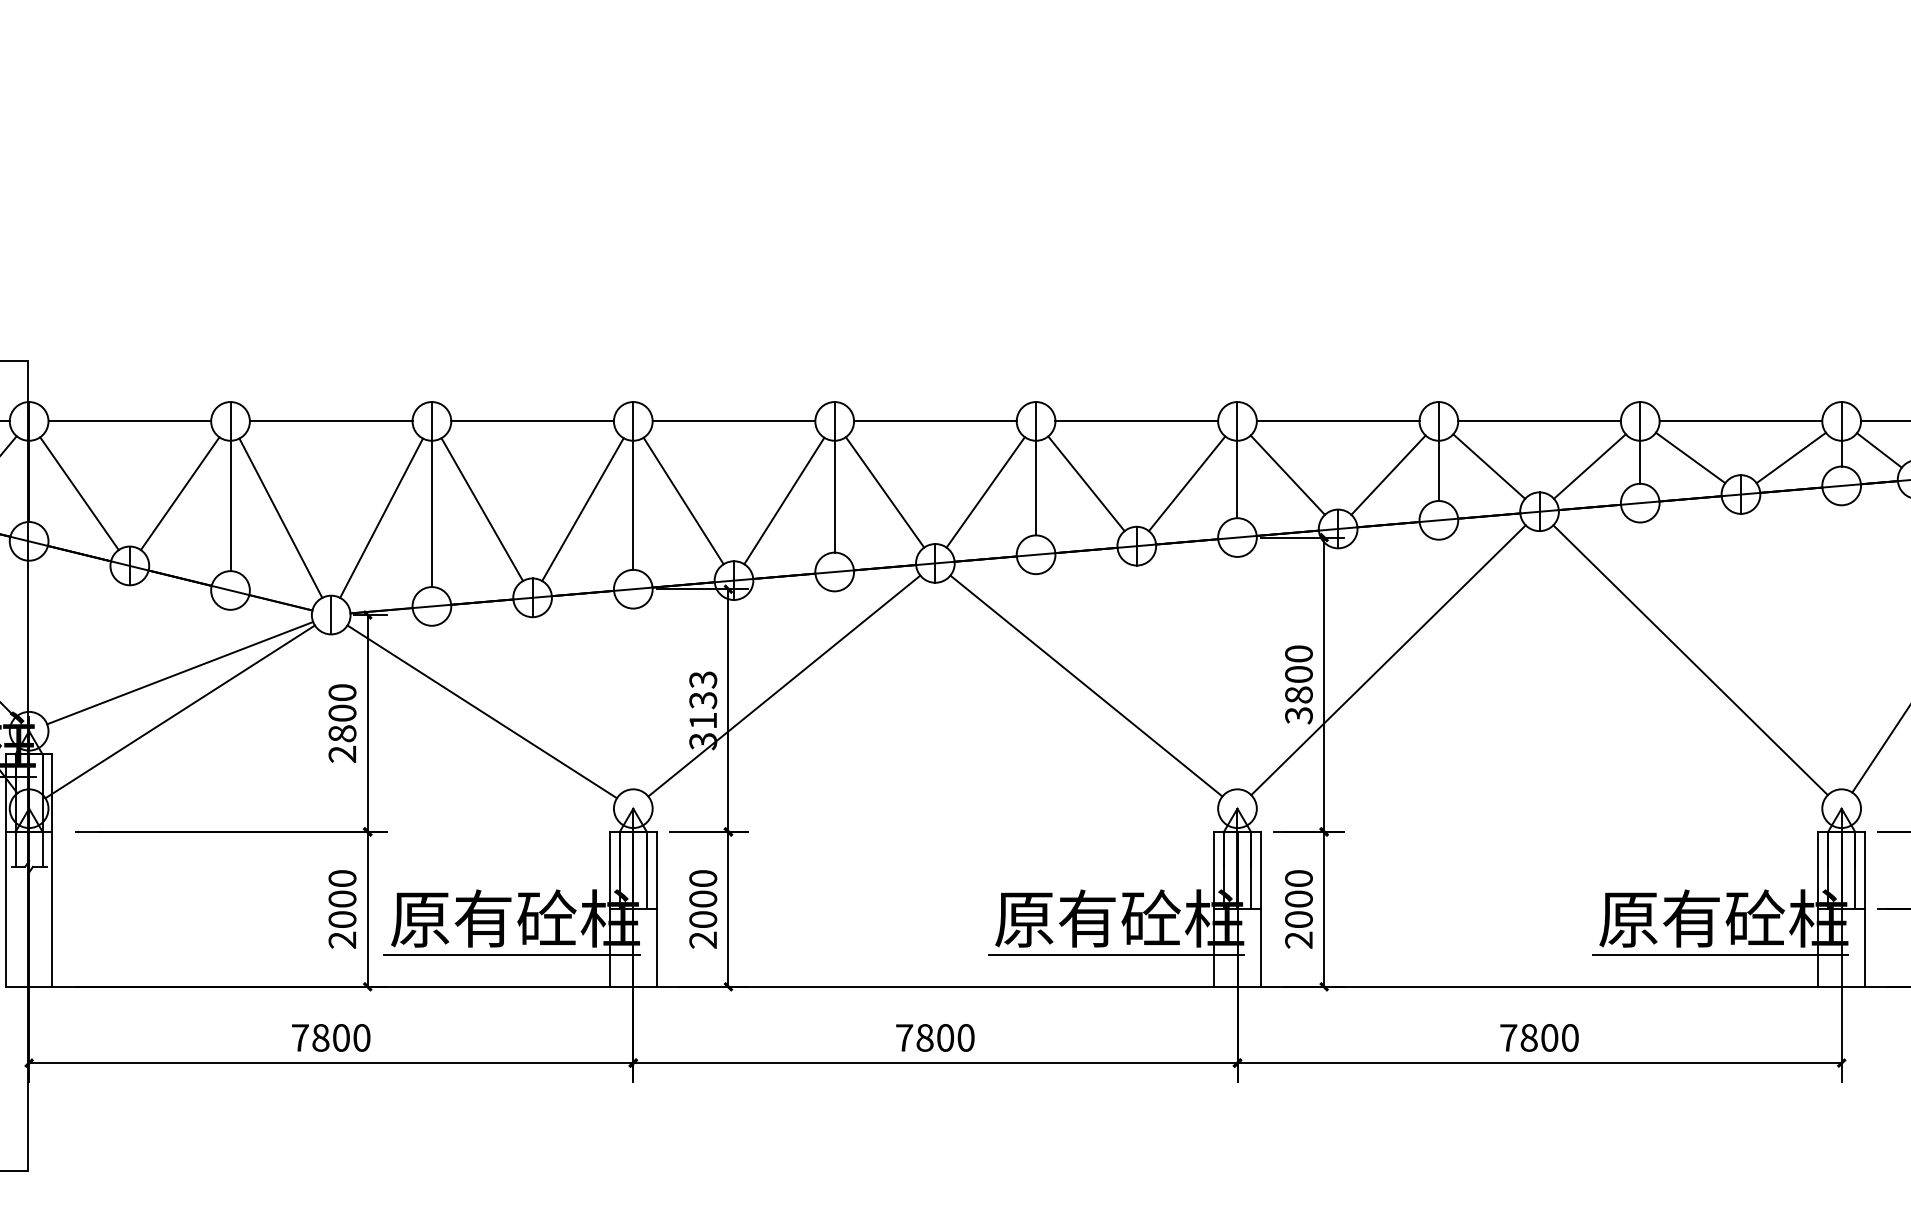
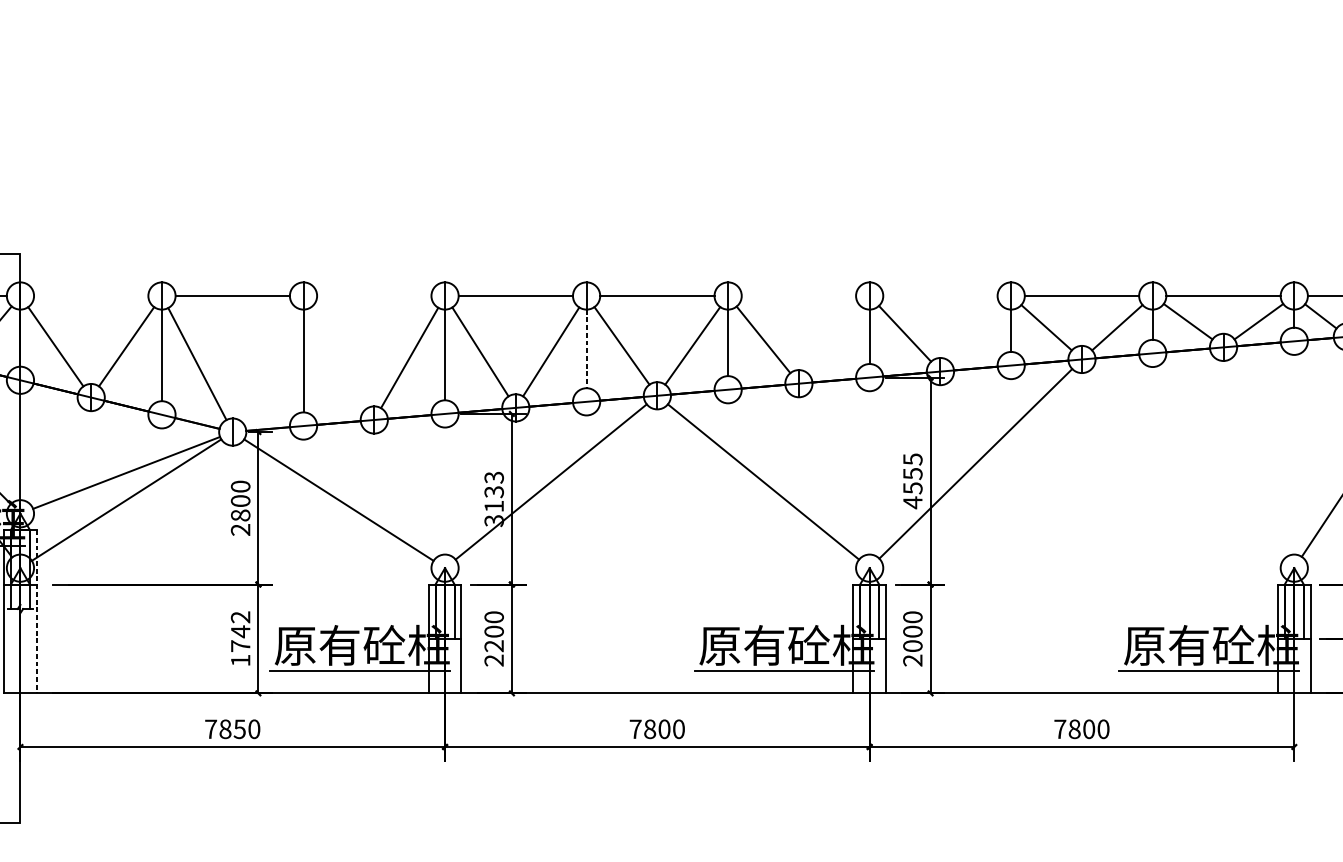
line: (129, 421) -> (90, 296), removed
line: (532, 421) -> (374, 296), removed
line: (1136, 421) -> (798, 296), removed
line: (1337, 421) -> (939, 296), removed
line: (1388, 474) -> (975, 333), removed
line: (1186, 483) -> (833, 339), removed
line: (834, 496) -> (586, 348), solid -> dashed
line: (482, 509) -> (339, 357), removed
line: (381, 517) -> (268, 363), removed
line: (1690, 660) -> (1188, 464), removed
text: (1298, 684) -> (912, 480), 3800 -> 4555
line: (52, 871) -> (36, 612), solid -> dashed
text: (342, 909) -> (240, 639), 2000 -> 1742
text: (703, 919) -> (494, 646), 2000 -> 2200
text: (340, 1037) -> (239, 728), 7800 -> 7850

